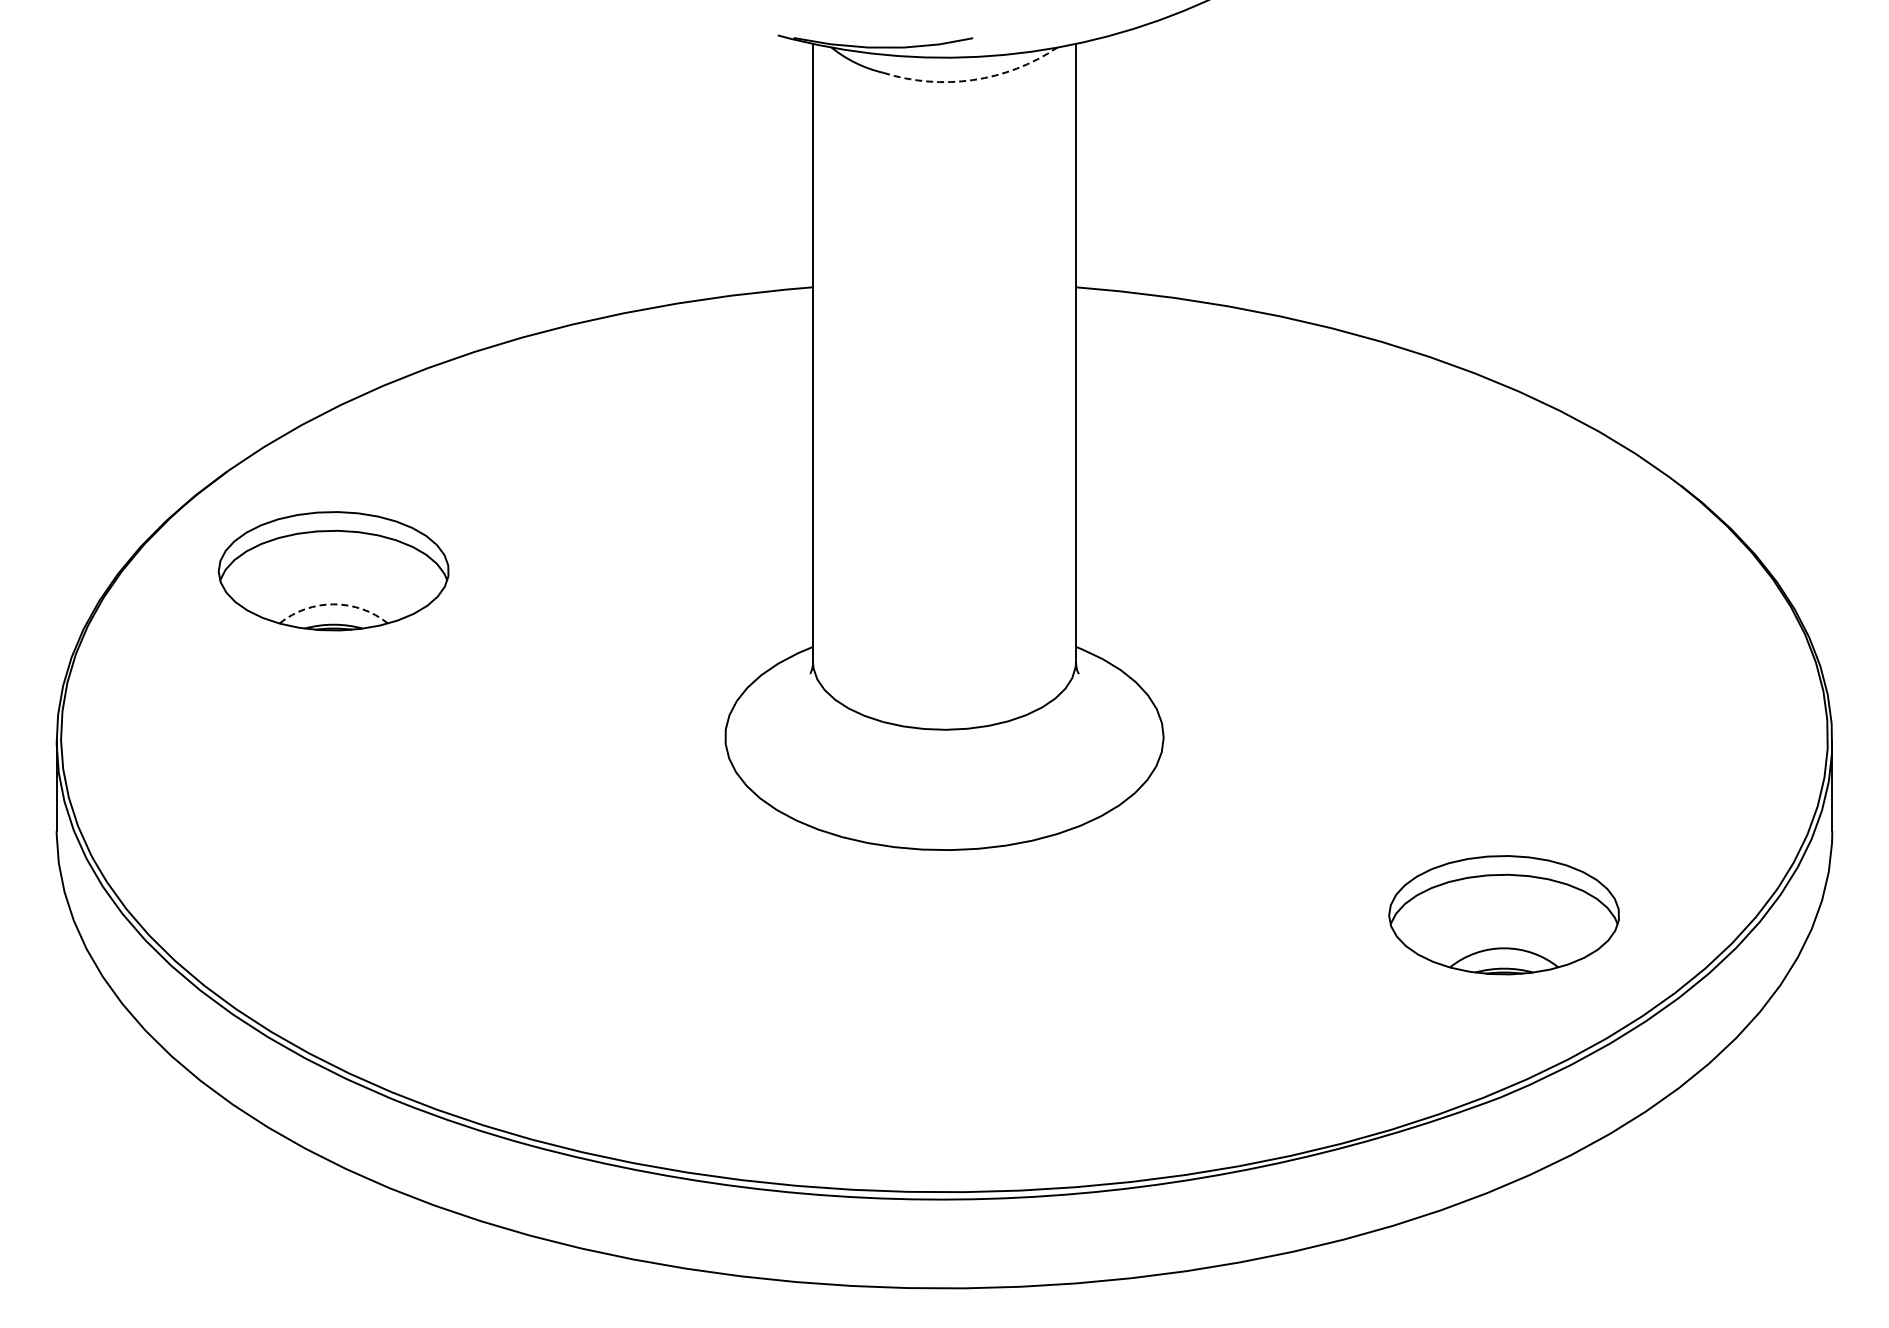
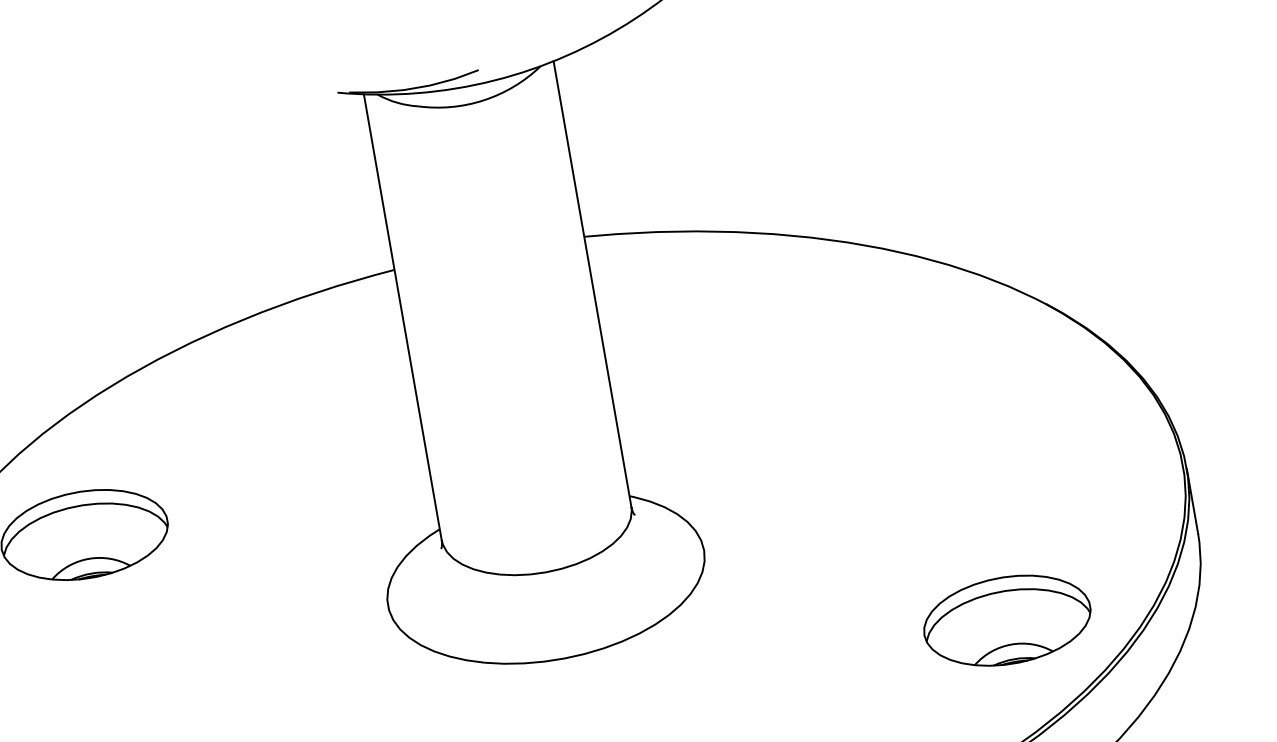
arc: (973, 80) -> (484, 100), dashed -> solid
arc: (333, 604) -> (88, 559), dashed -> solid
part: (1503, 915) -> (1006, 620), moved

